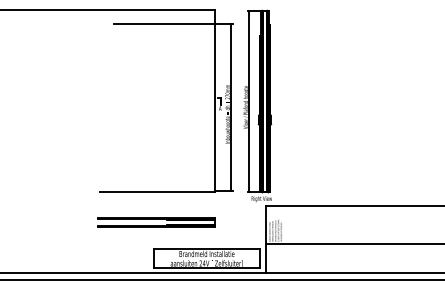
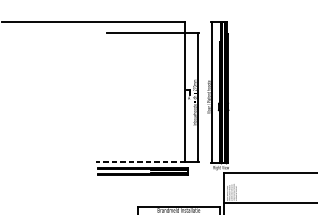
line: (157, 191) -> (140, 162), solid -> dashed
part: (156, 222) -> (142, 171), moved

